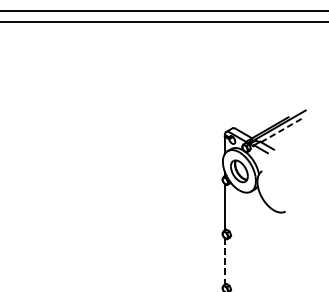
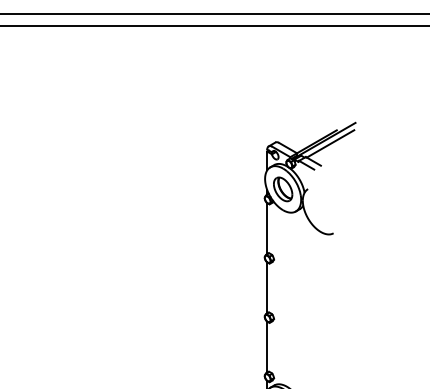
line: (282, 129) -> (330, 143), dashed -> solid
line: (225, 261) -> (267, 287), dashed -> solid

